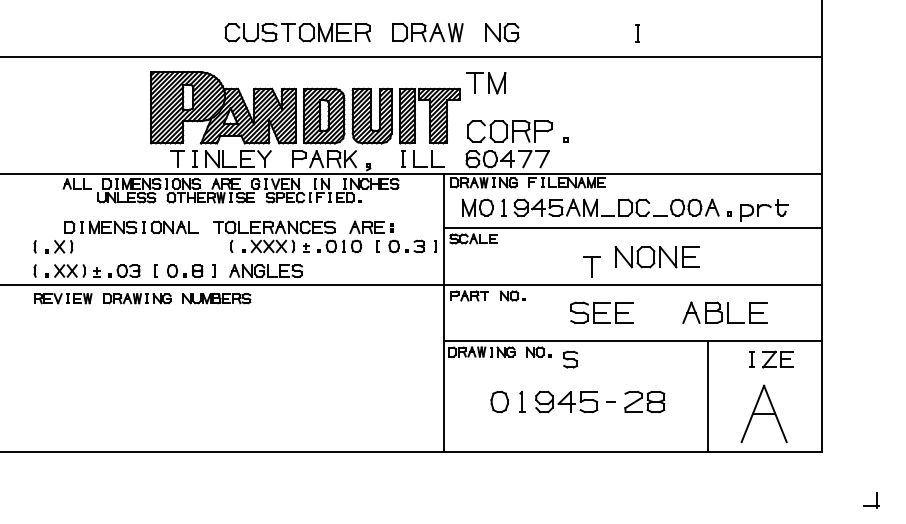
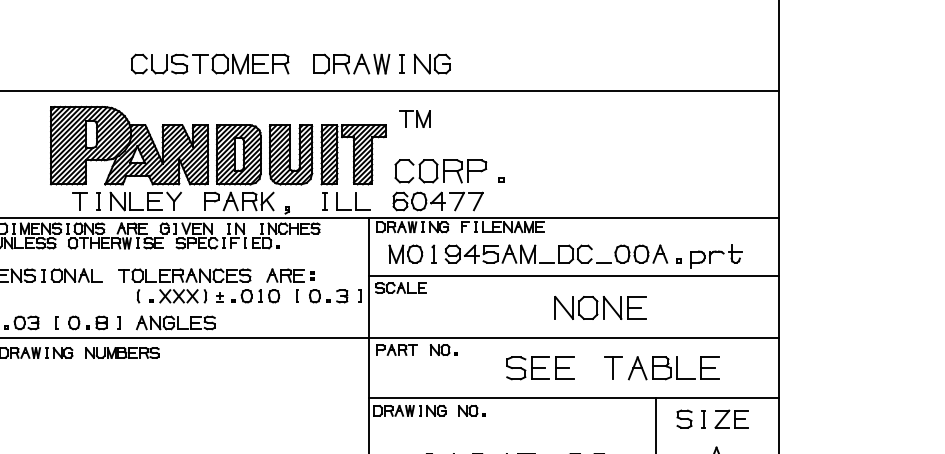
part: (637, 33) -> (402, 63), moved
part: (486, 83) -> (415, 119), size x0.71
part: (591, 266) -> (612, 367), moved
part: (570, 359) -> (684, 419), moved

